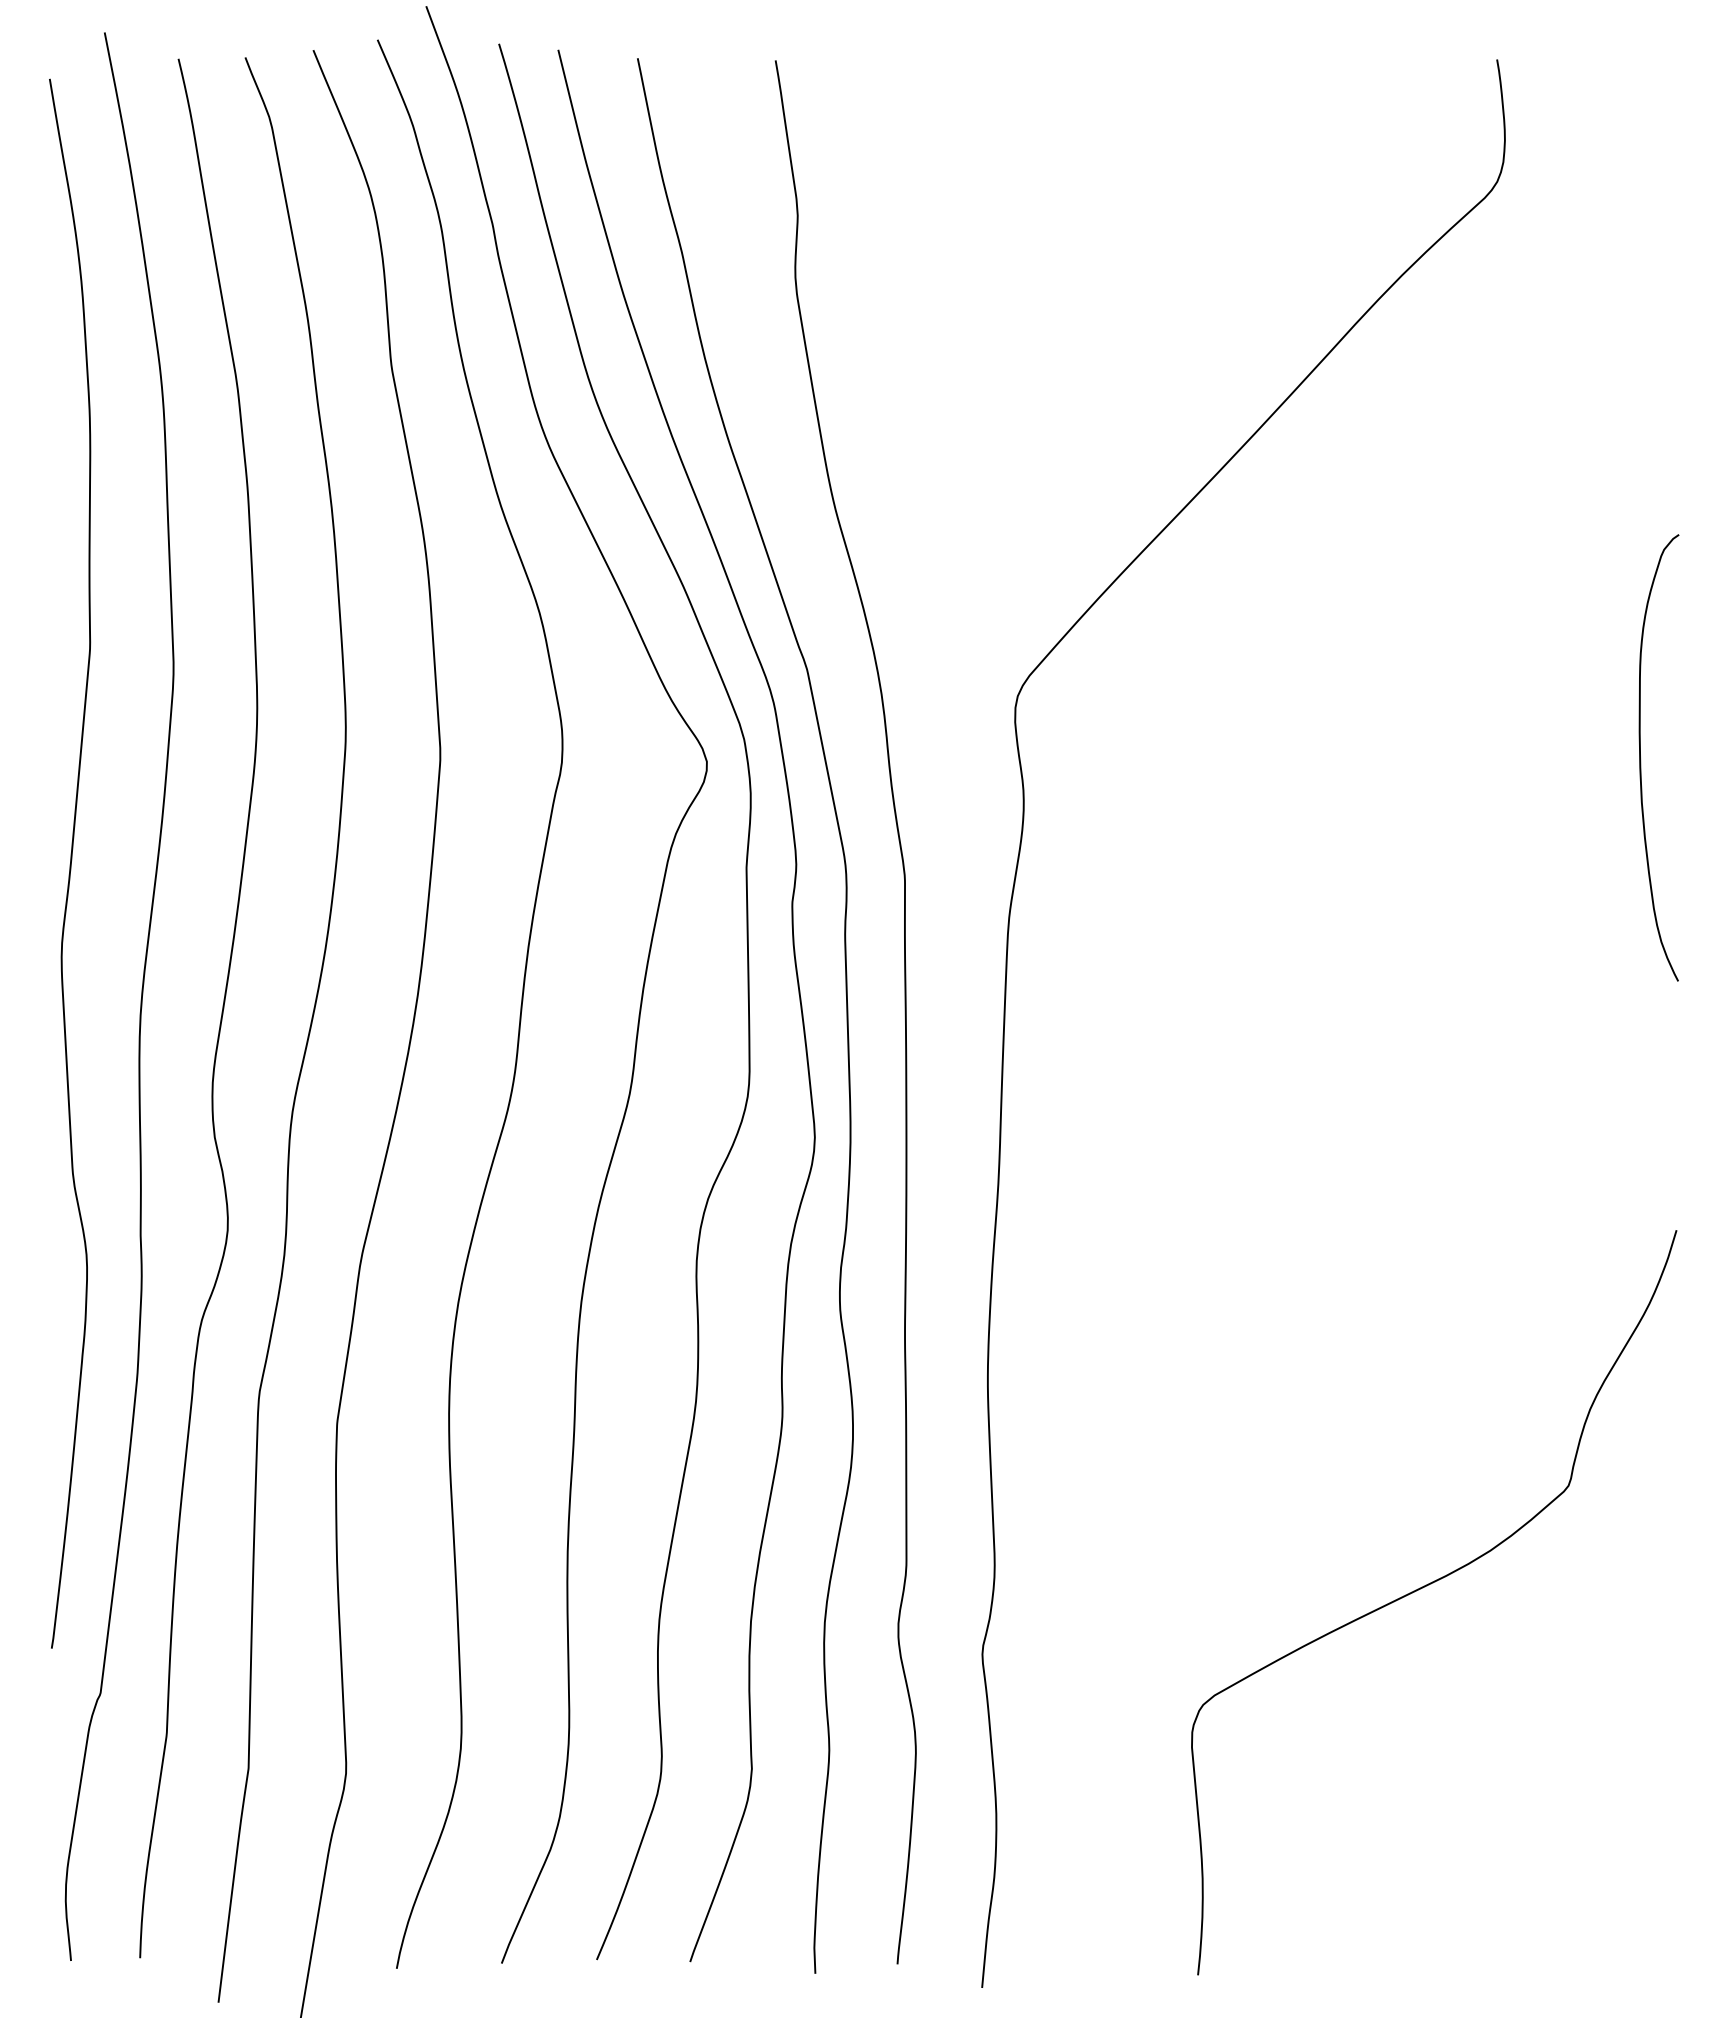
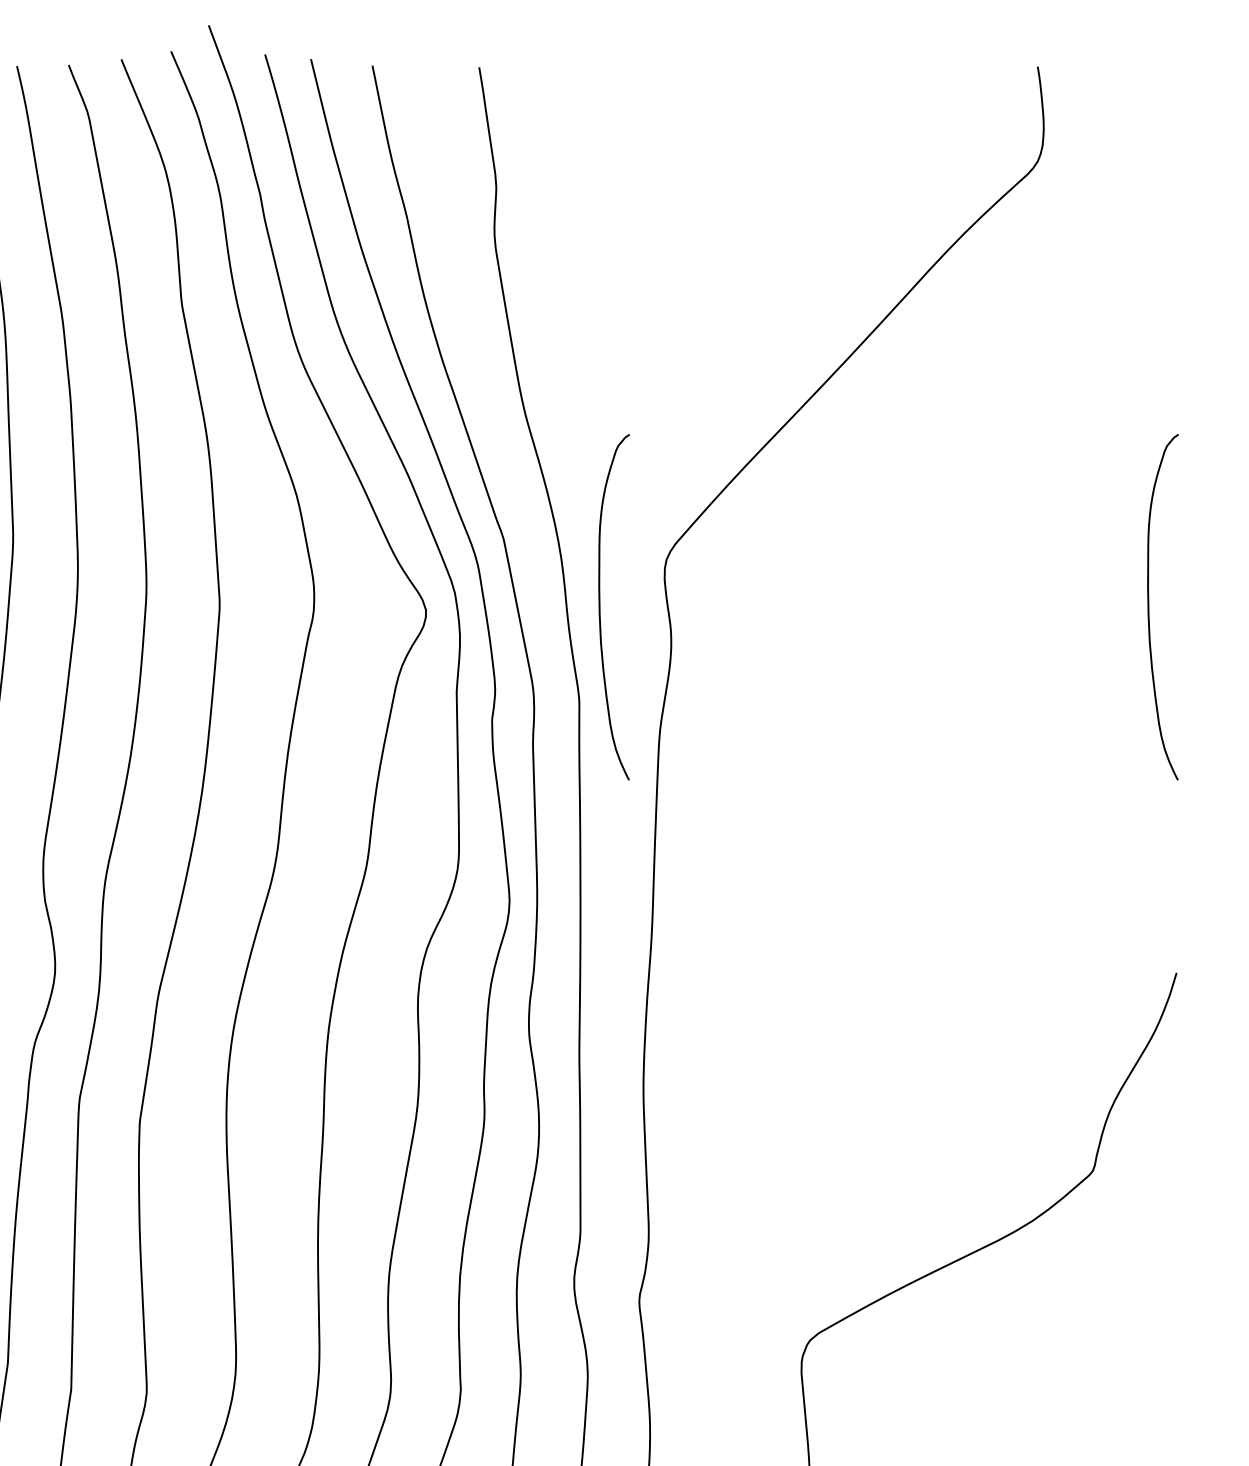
curve: (932, 760) -> (600, 609), added

